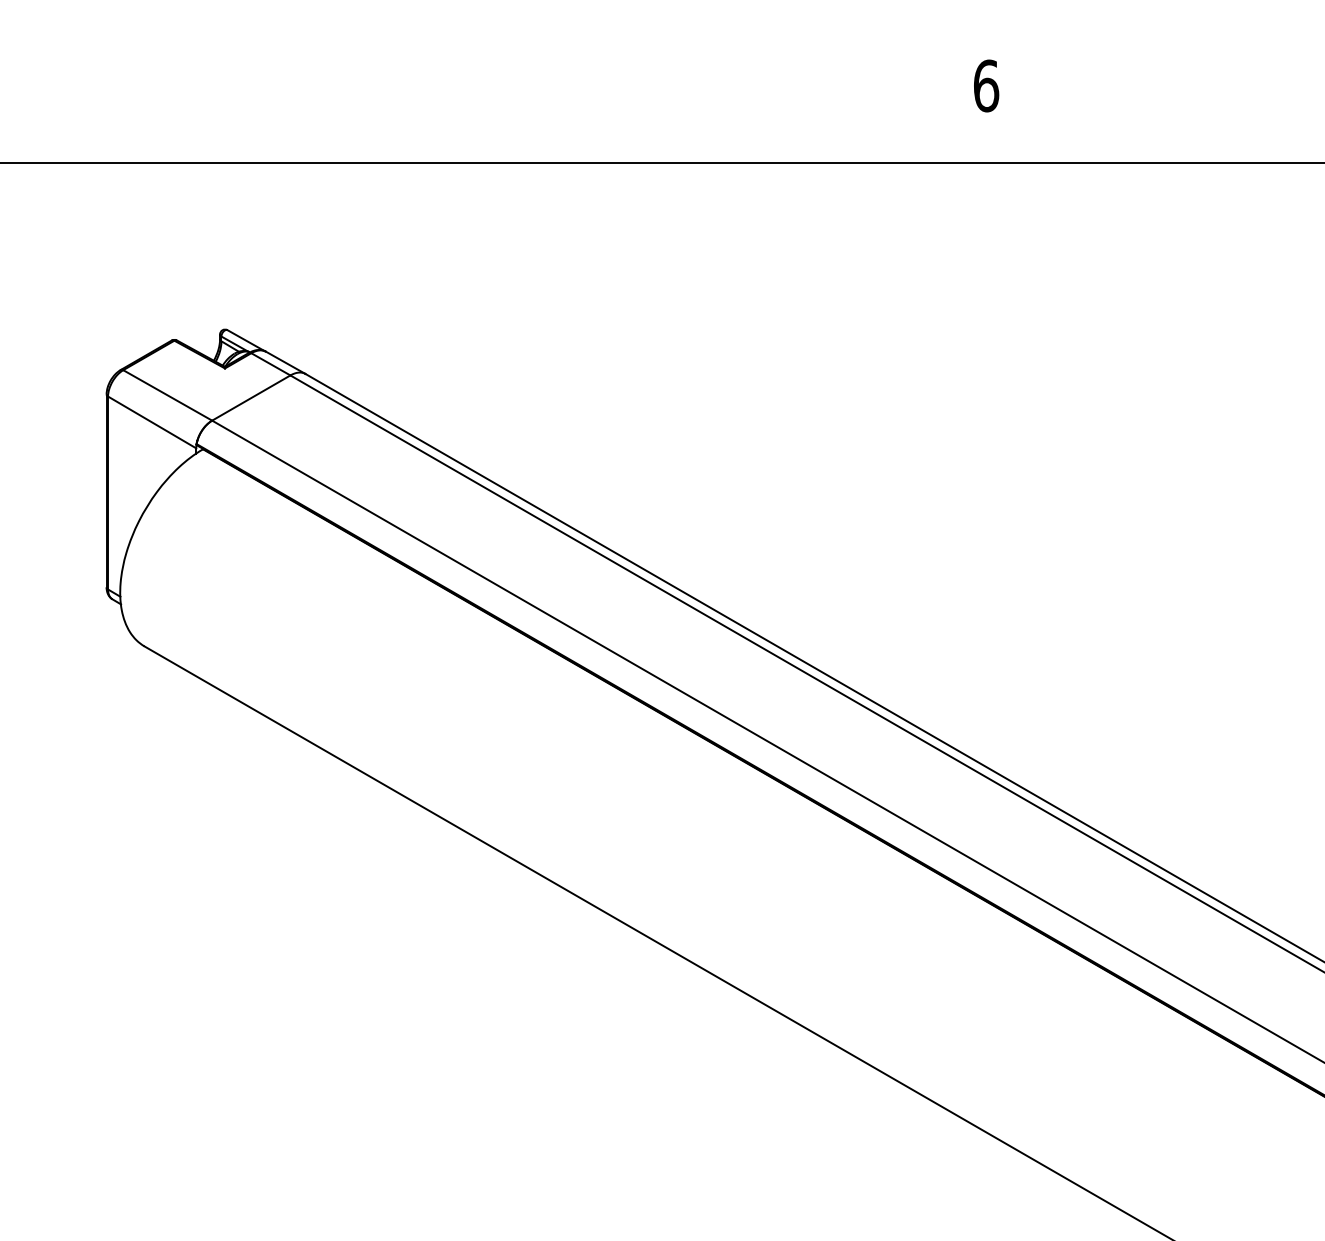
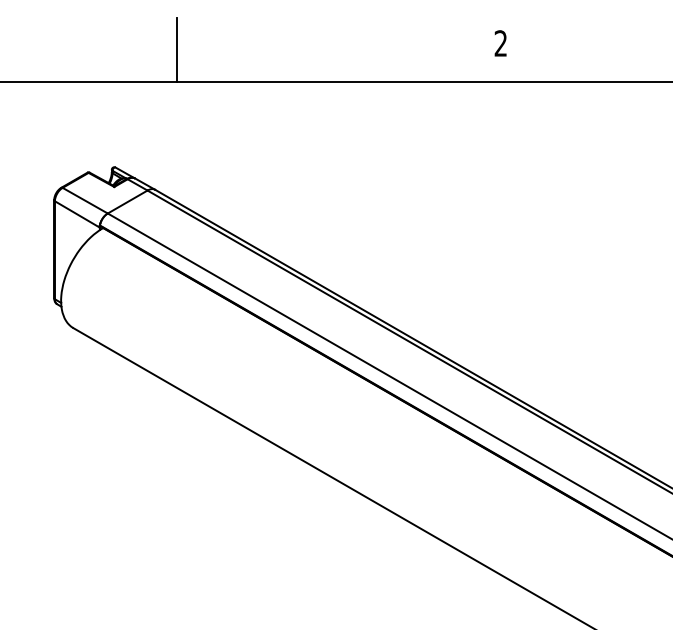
text: (985, 85) -> (500, 43), 6 -> 2
line: (347, 97) -> (176, 49), added

